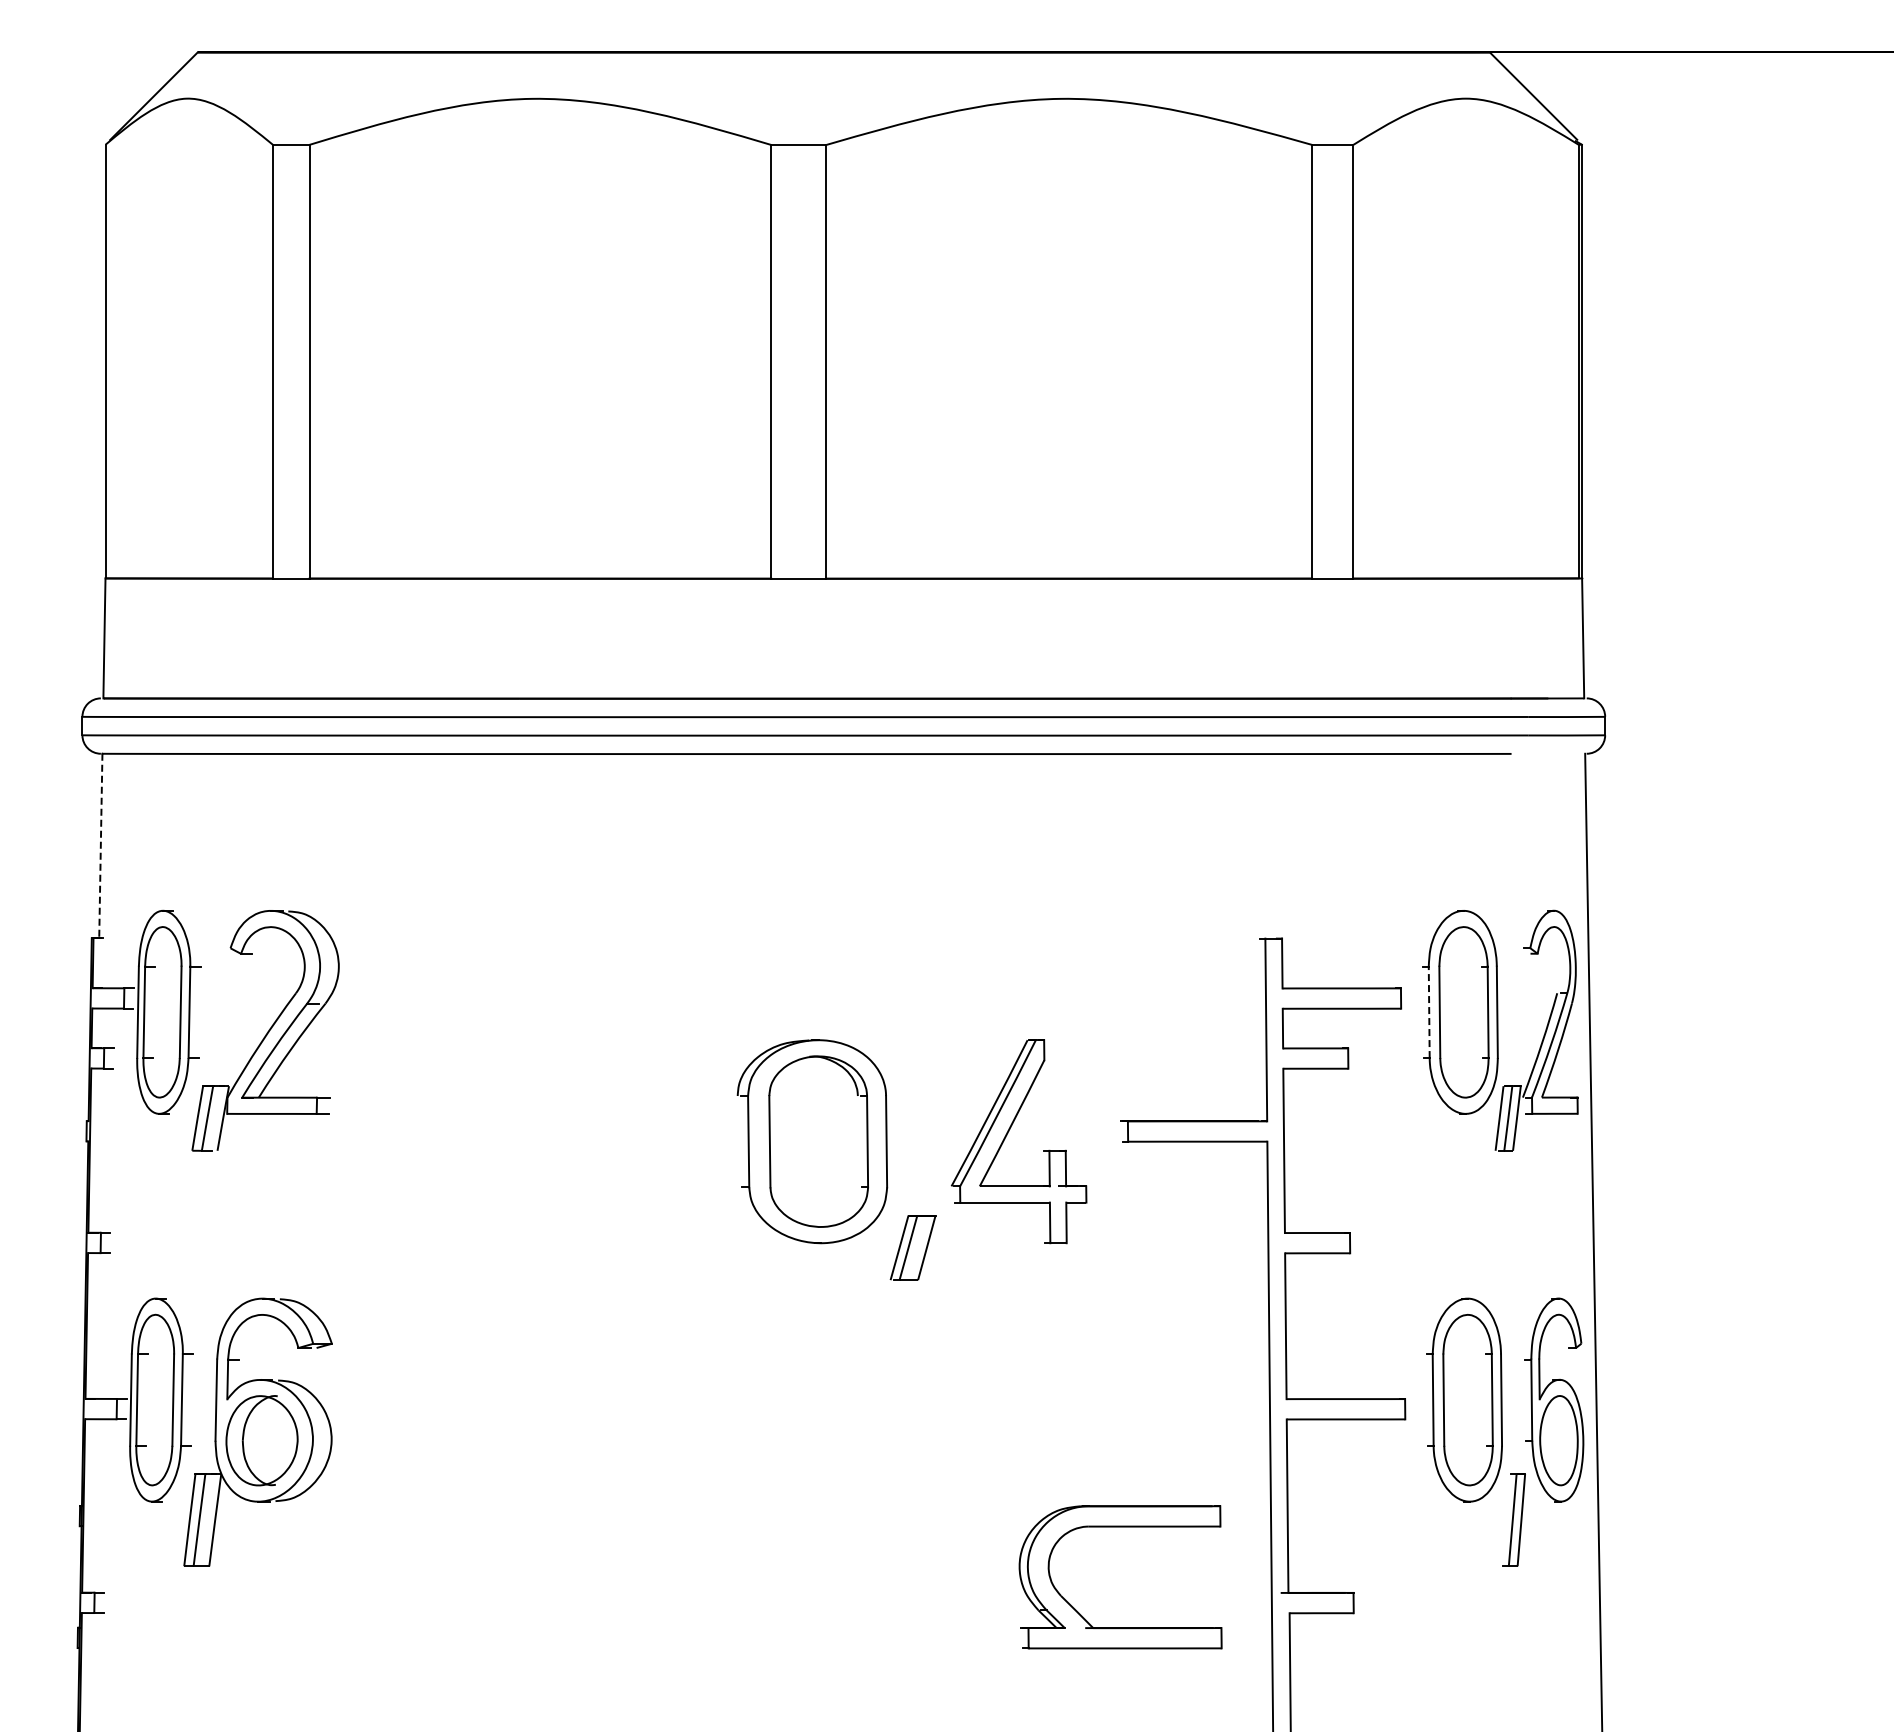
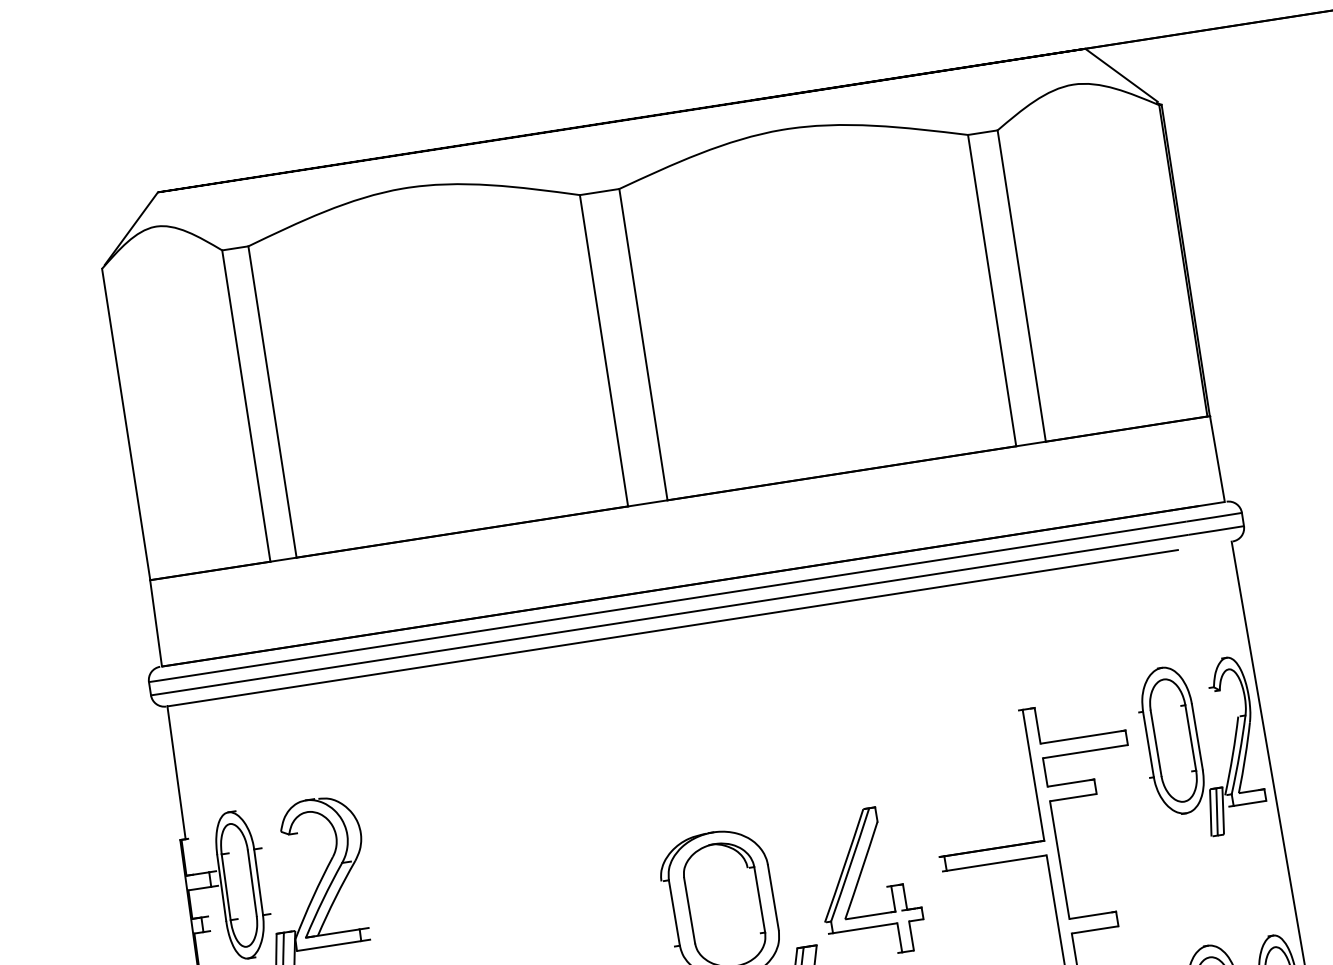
line: (100, 846) -> (176, 773), dashed -> solid
line: (1429, 1012) -> (1148, 744), dashed -> solid

